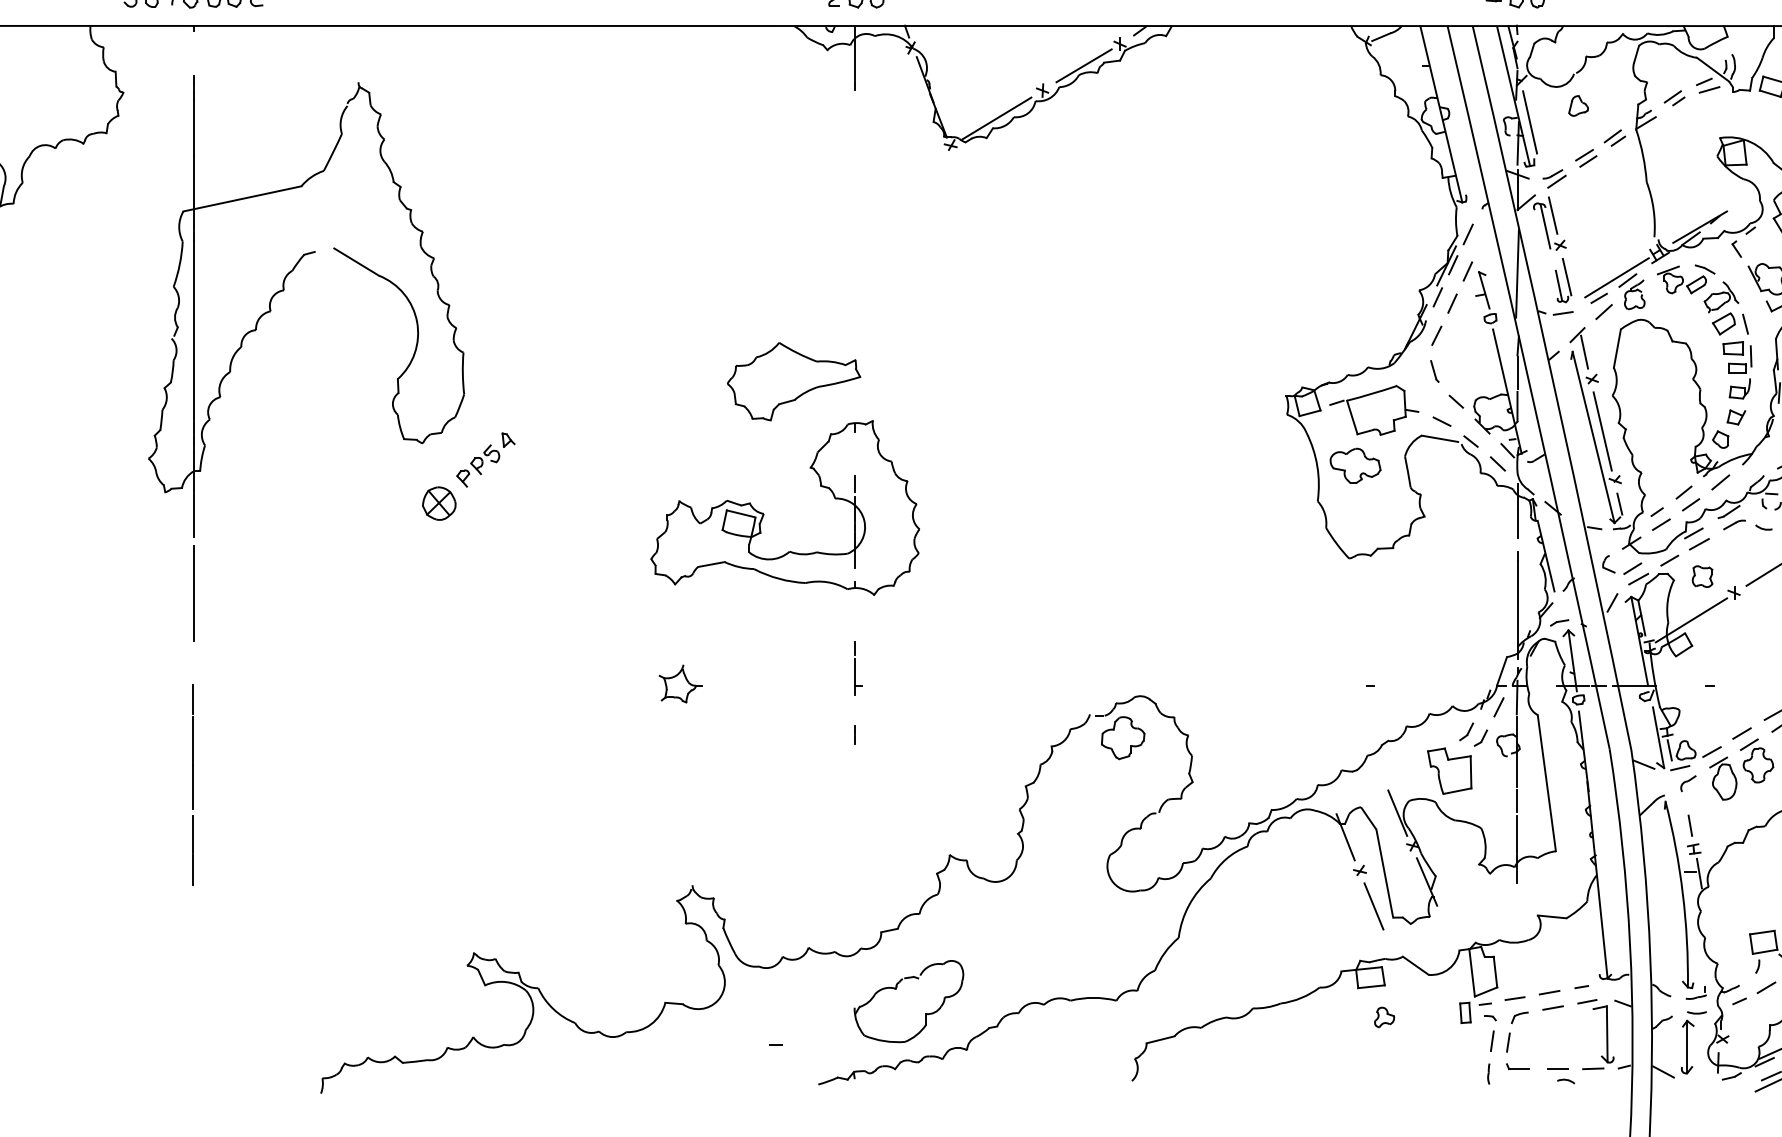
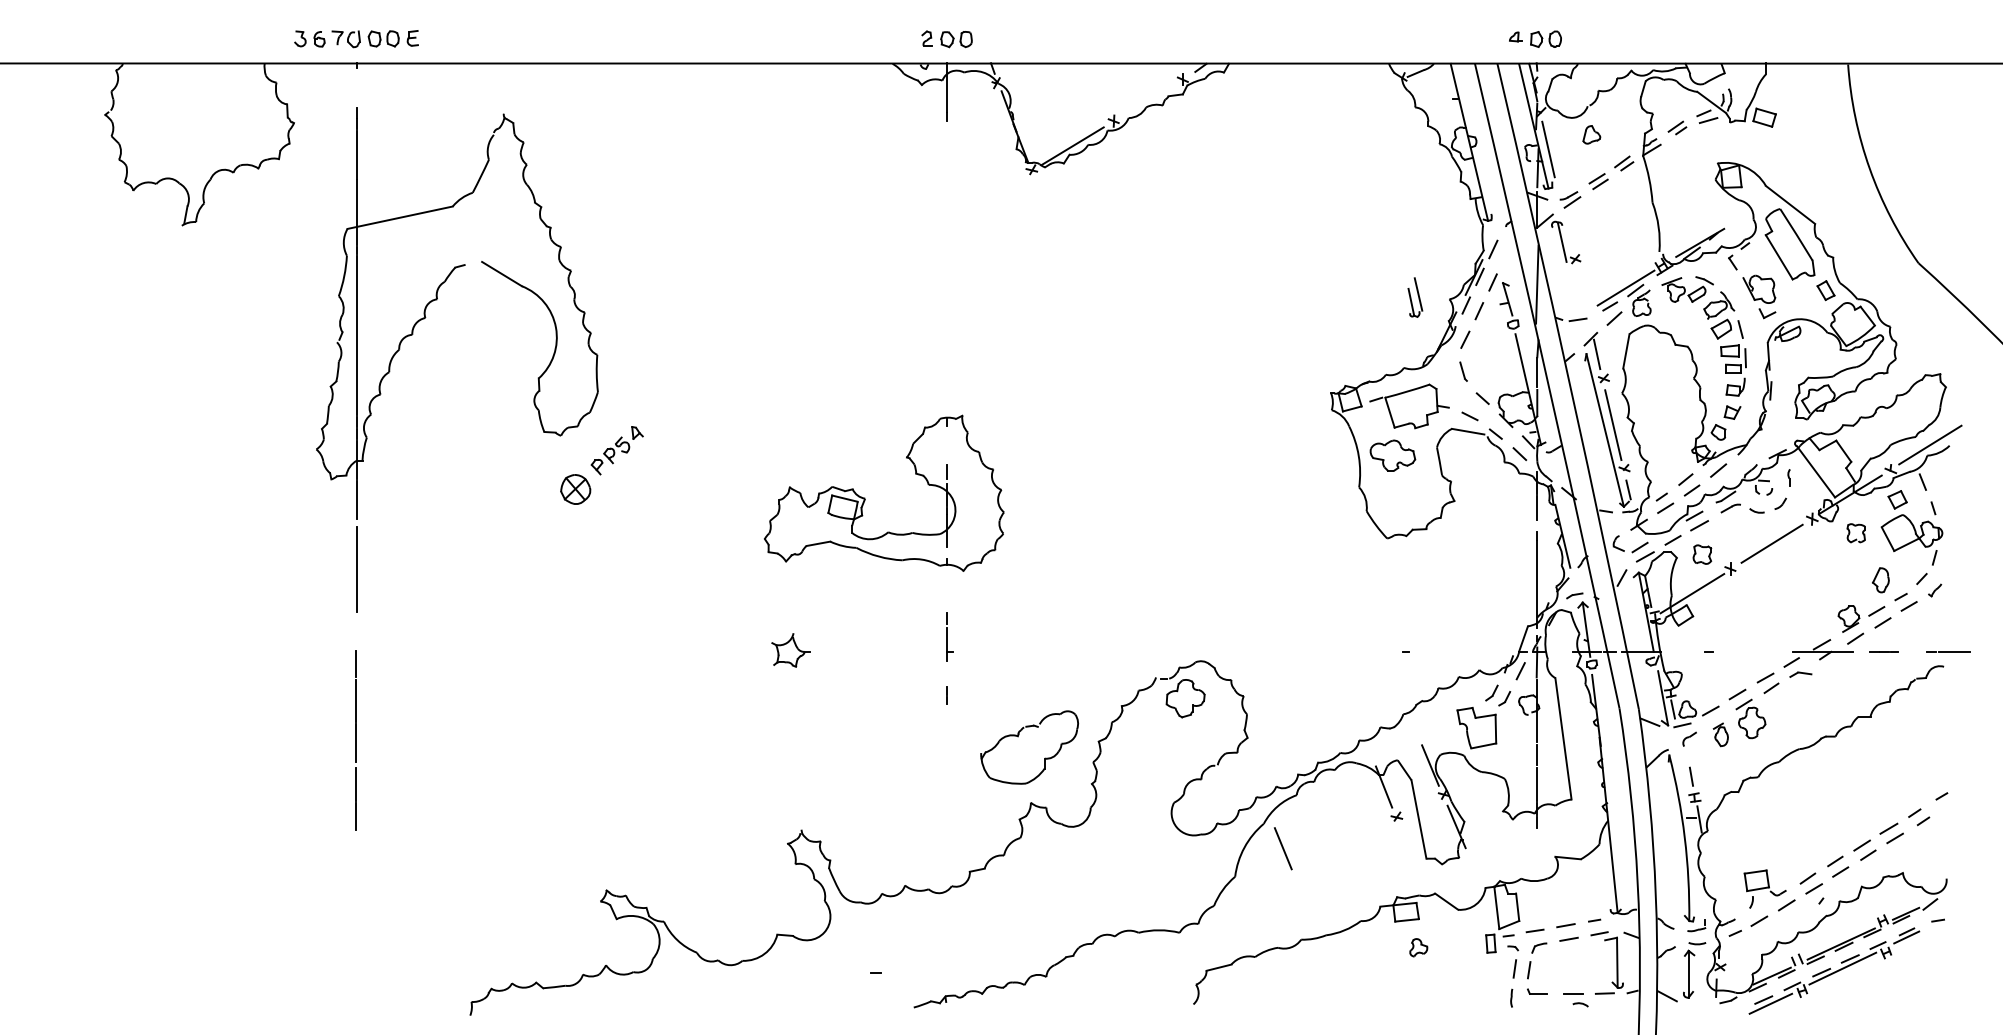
line: (1083, 65) -> (1150, 98), removed
line: (1552, 215) -> (1568, 232), removed
part: (1563, 280) -> (1415, 297), moved
part: (794, 381) -> (892, 380), removed
part: (1722, 778) -> (1720, 734), size x0.6
line: (1373, 906) -> (1282, 848), moved
part: (896, 990) -> (1018, 737), moved

